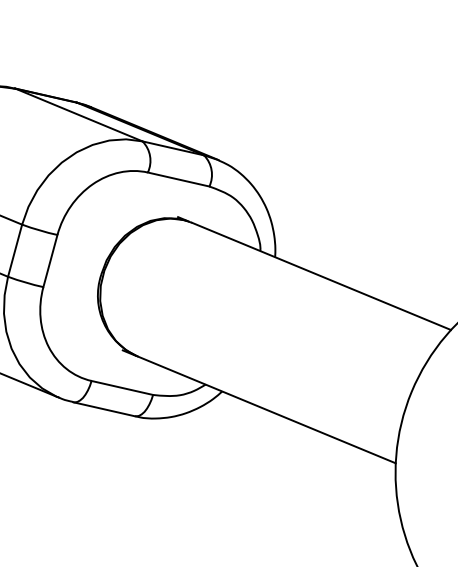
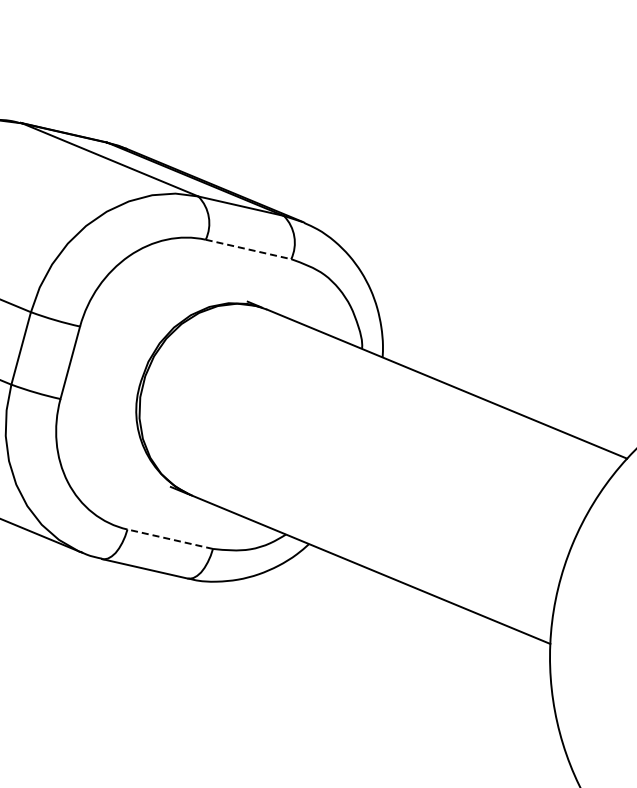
line: (178, 179) -> (248, 249), solid -> dashed
line: (122, 388) -> (170, 539), solid -> dashed

